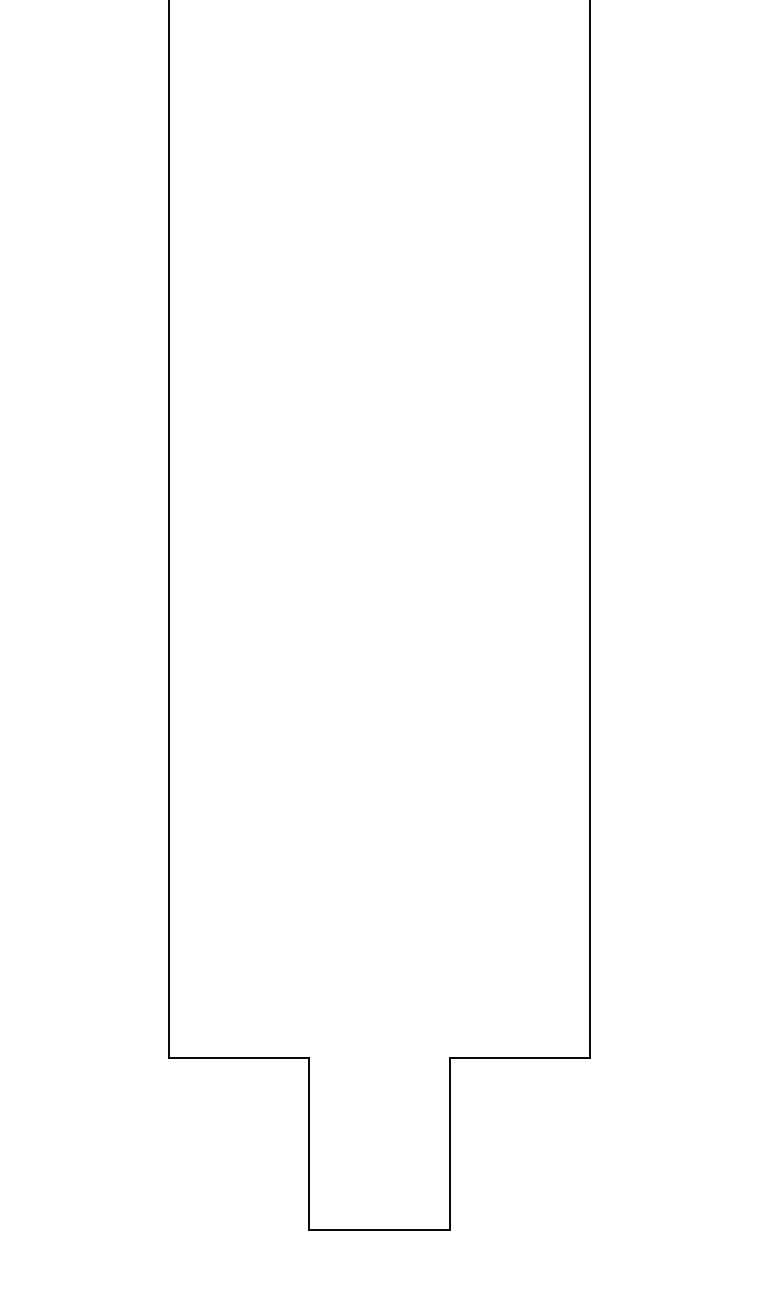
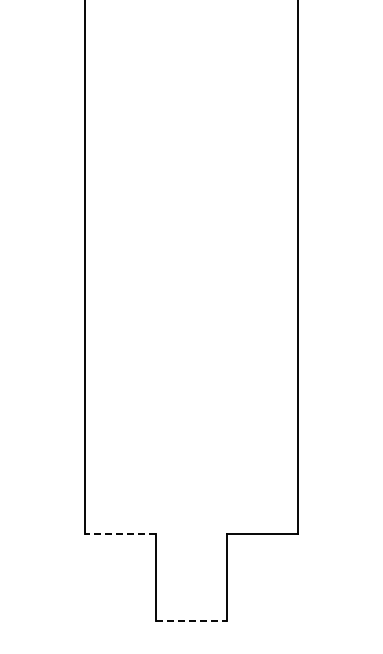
line: (238, 1058) -> (120, 534), solid -> dashed
line: (379, 1230) -> (191, 621), solid -> dashed

